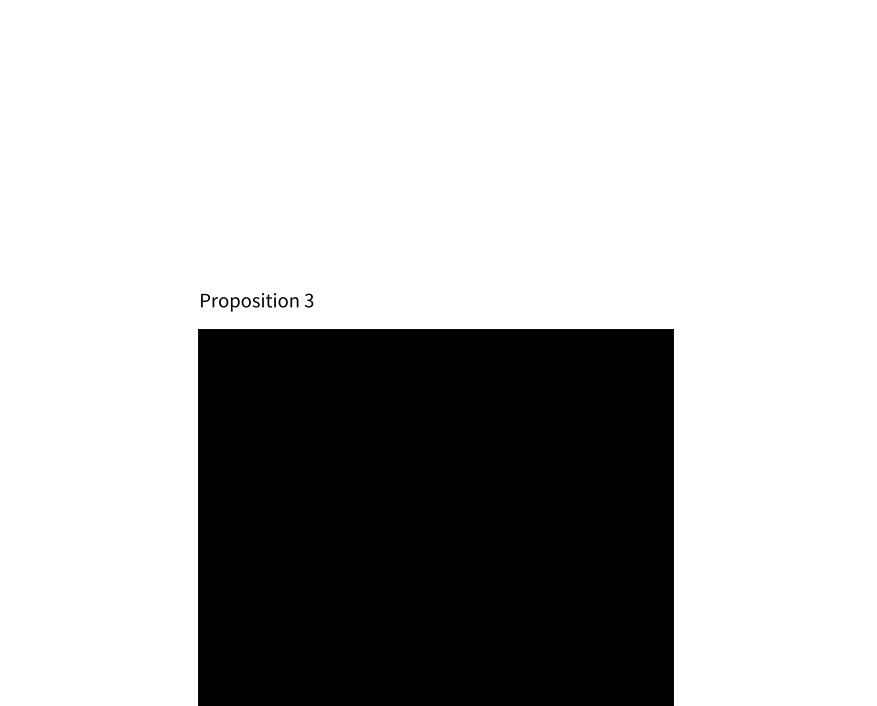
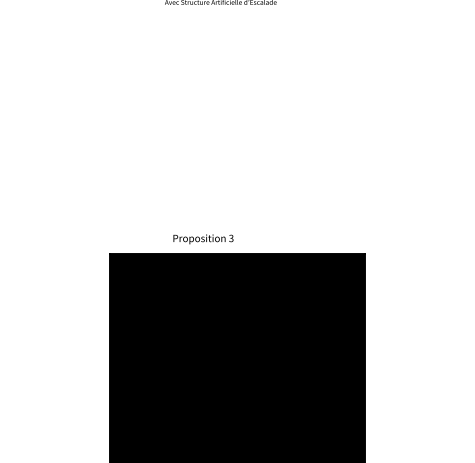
text: (257, 302) -> (203, 239), moved

